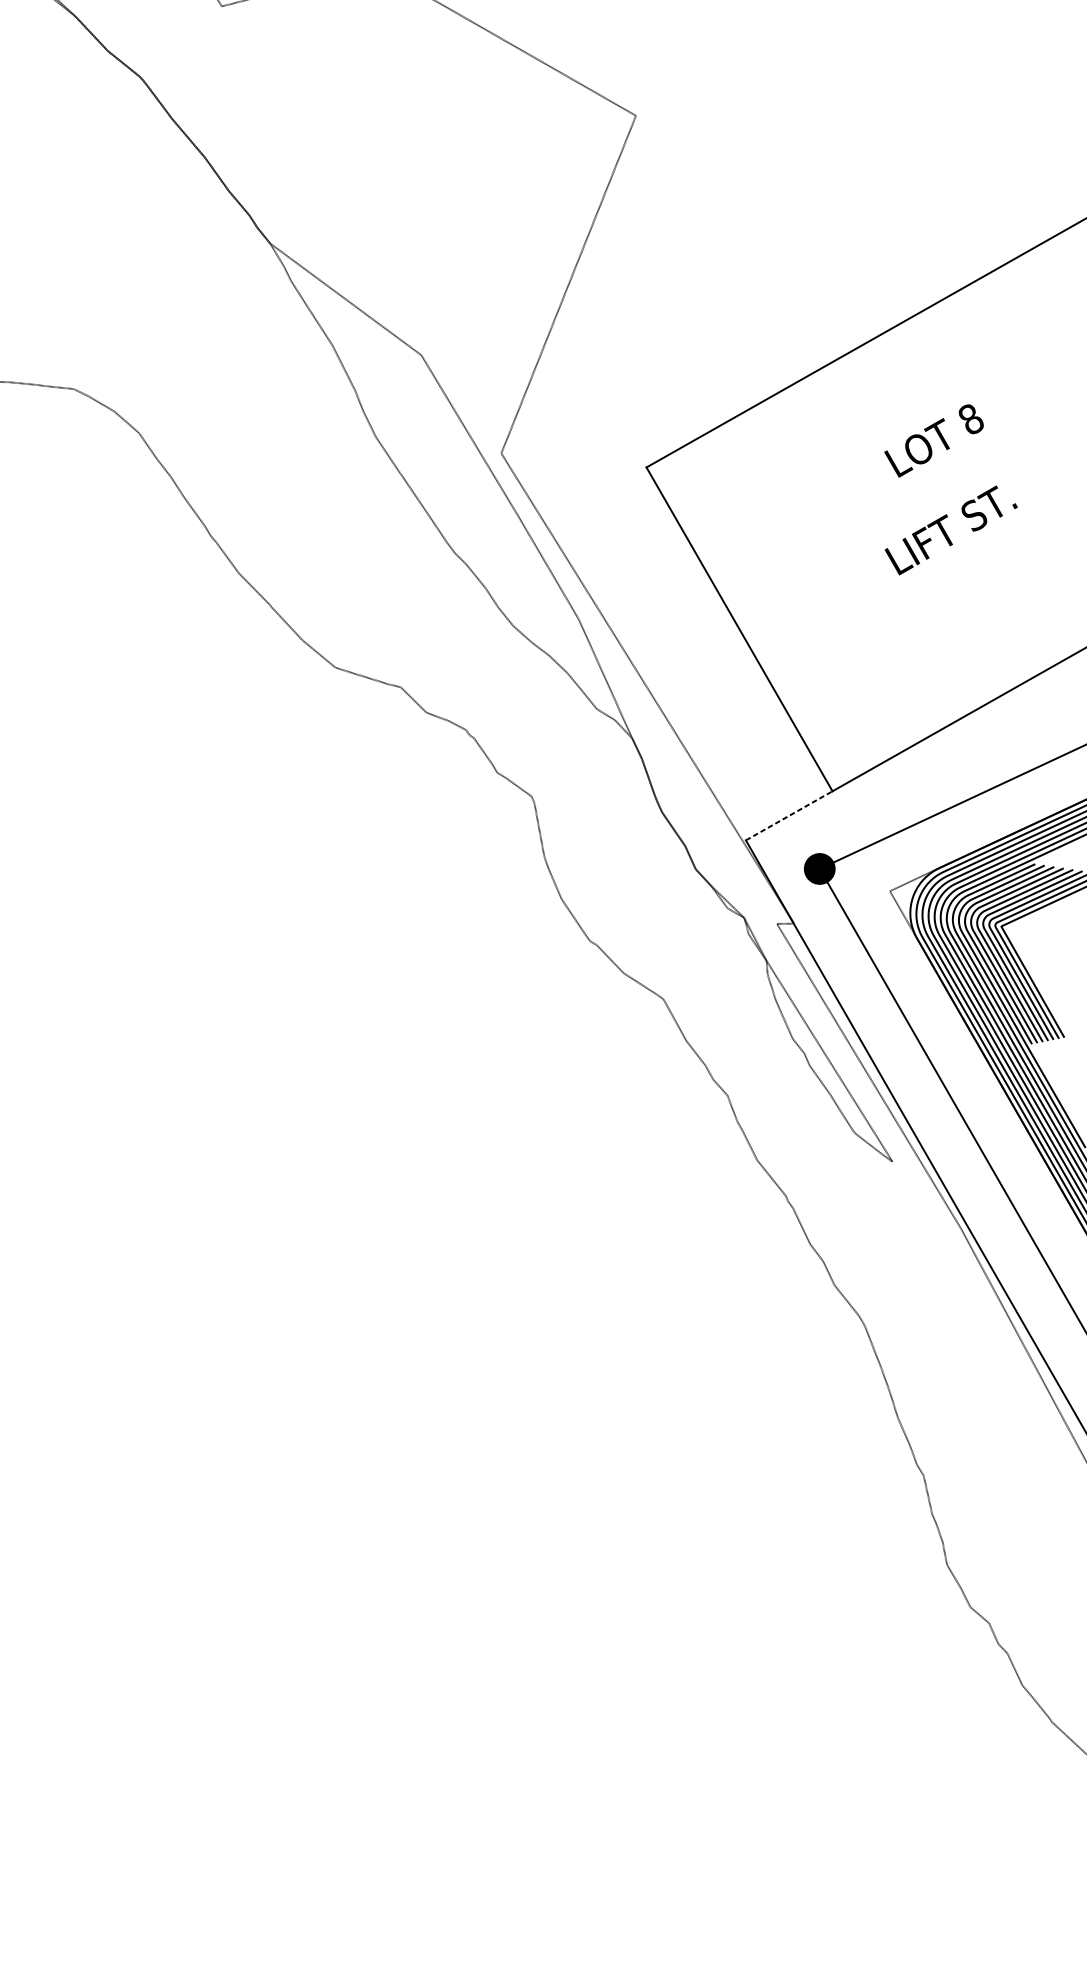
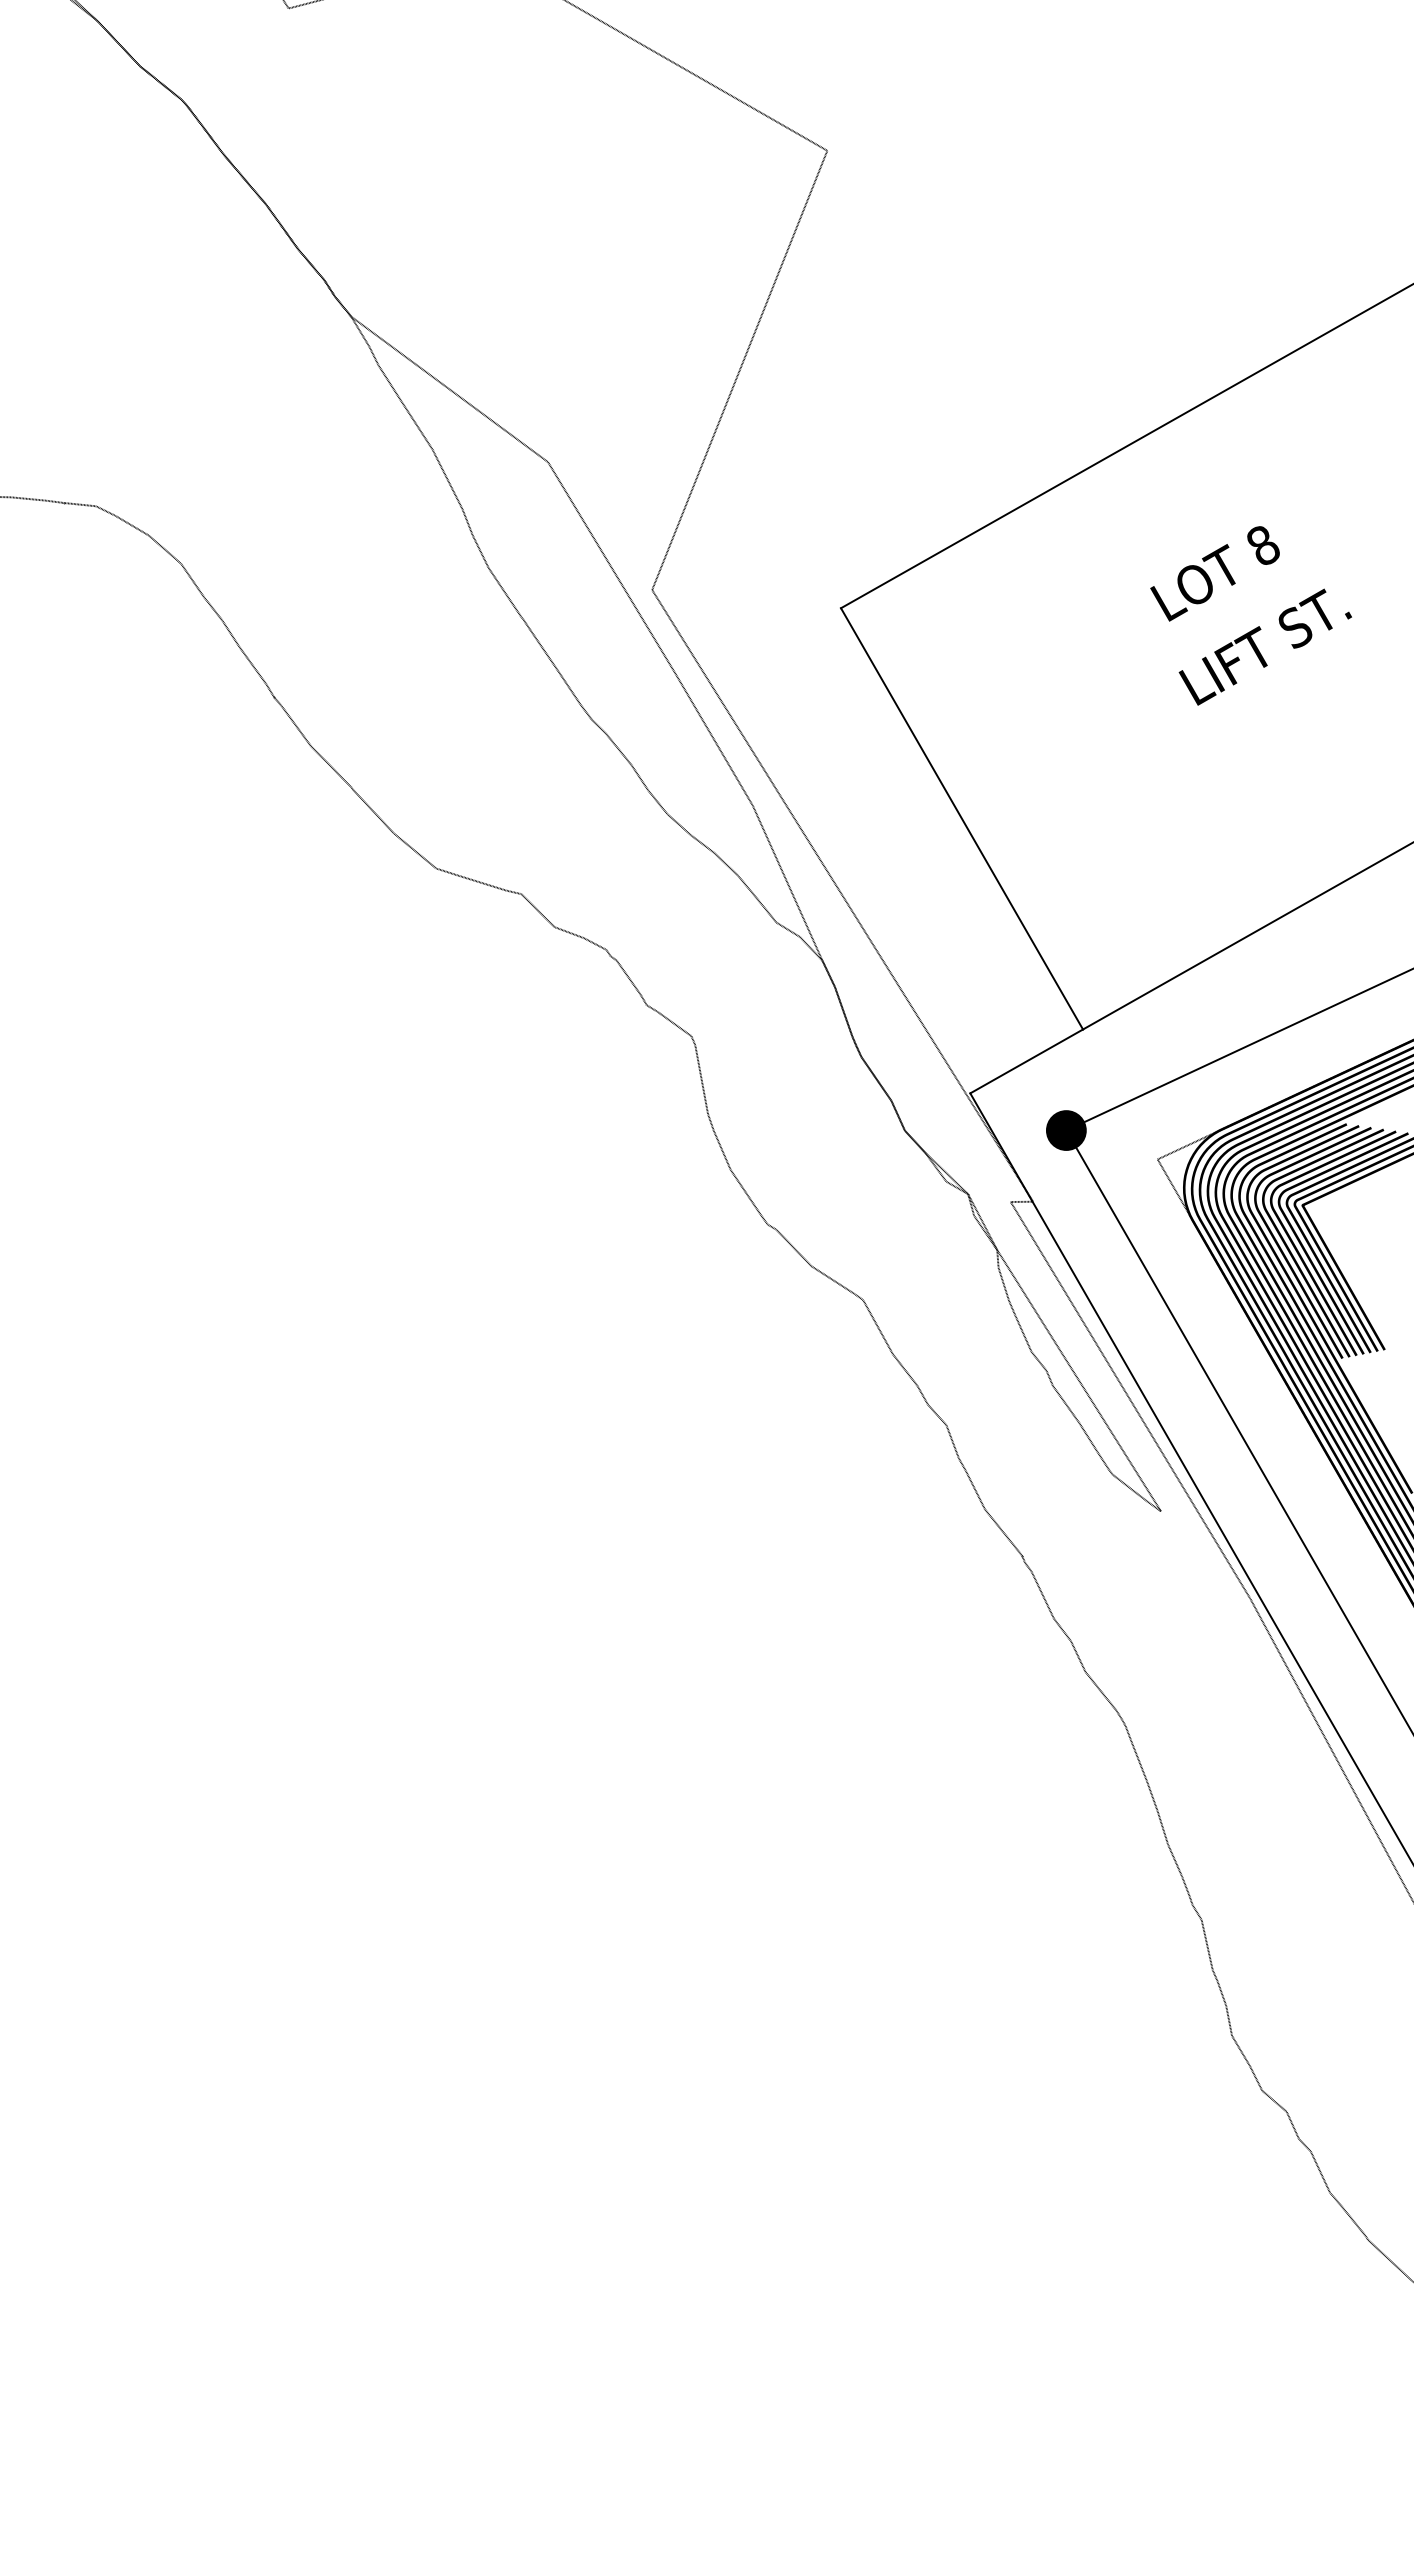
text: (950, 529) -> (1264, 646), moved
line: (789, 815) -> (1026, 1061), dashed -> solid

